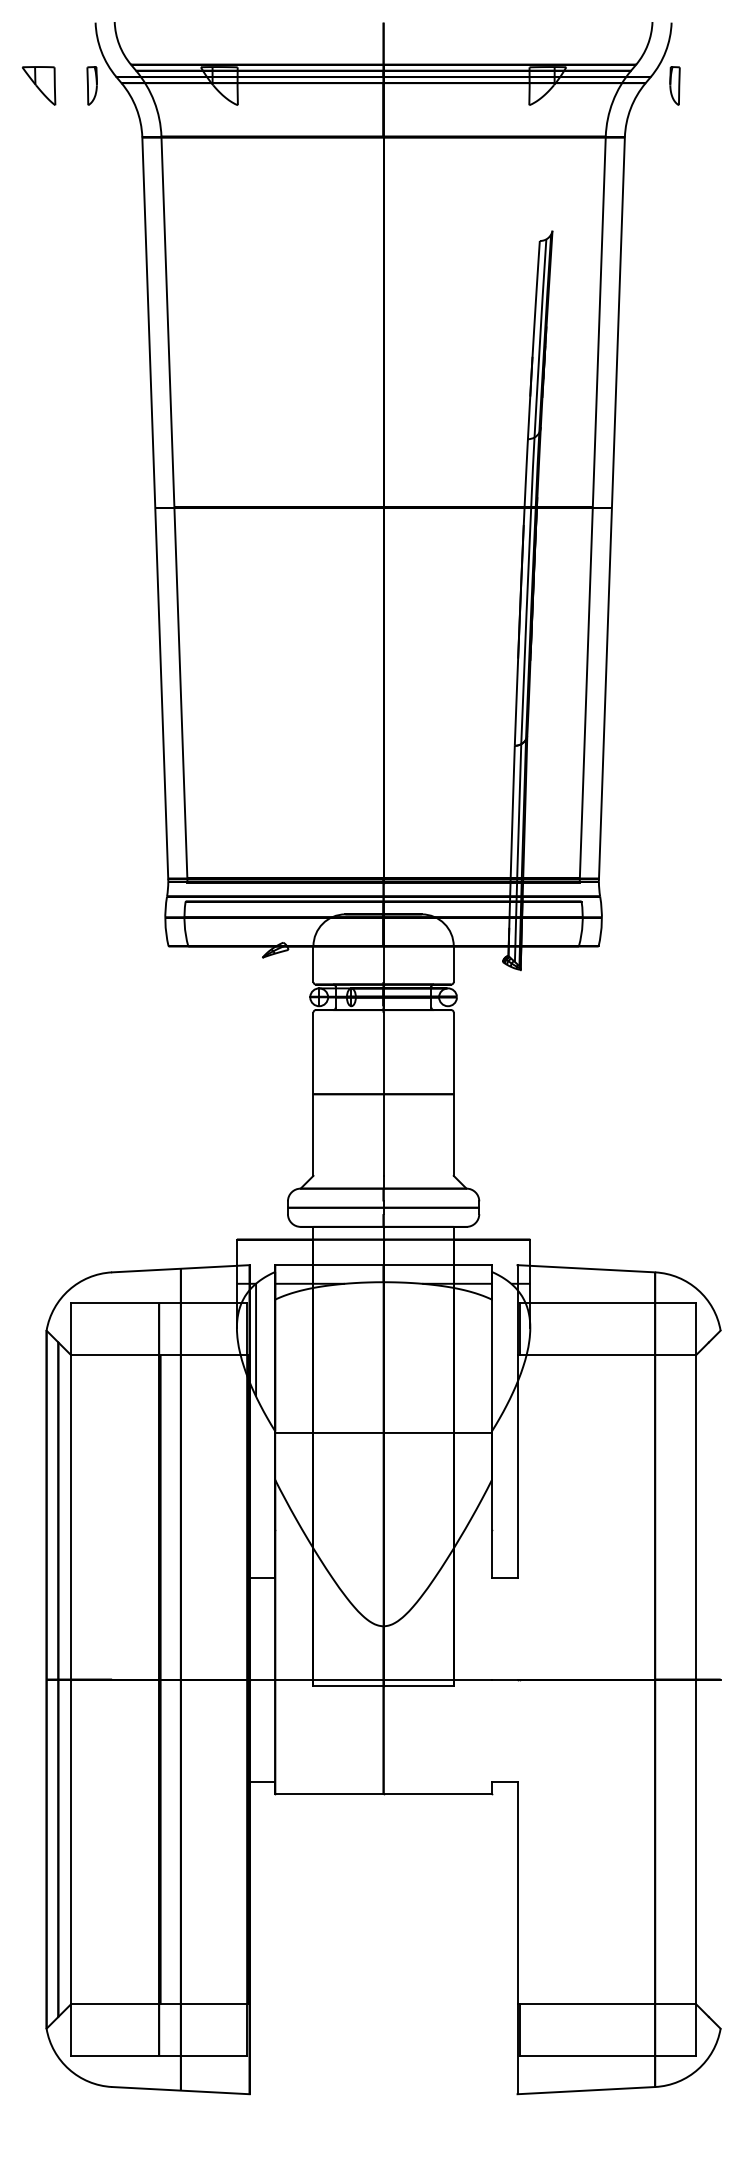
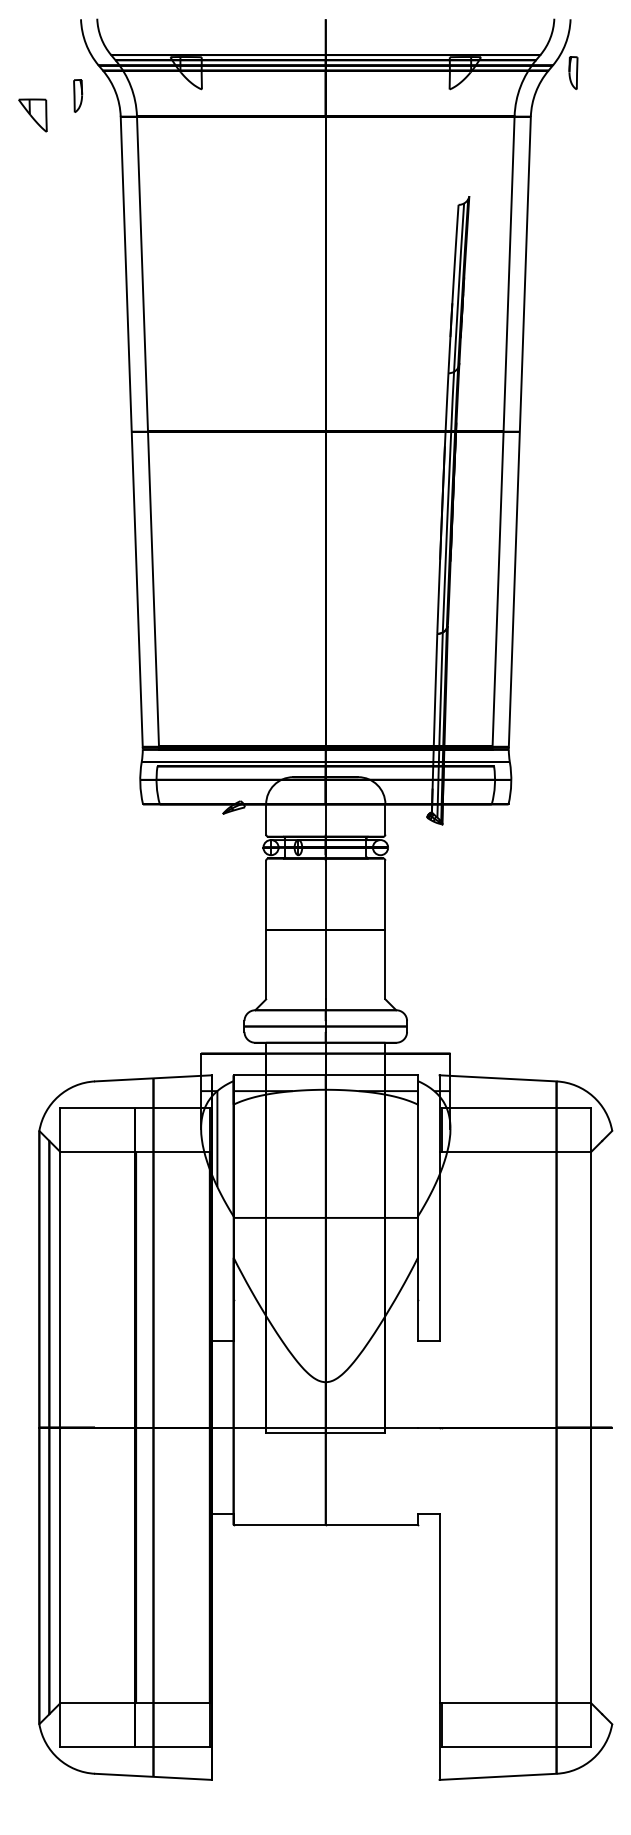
part: (38, 85) -> (32, 115), moved
part: (91, 85) -> (77, 95), moved

